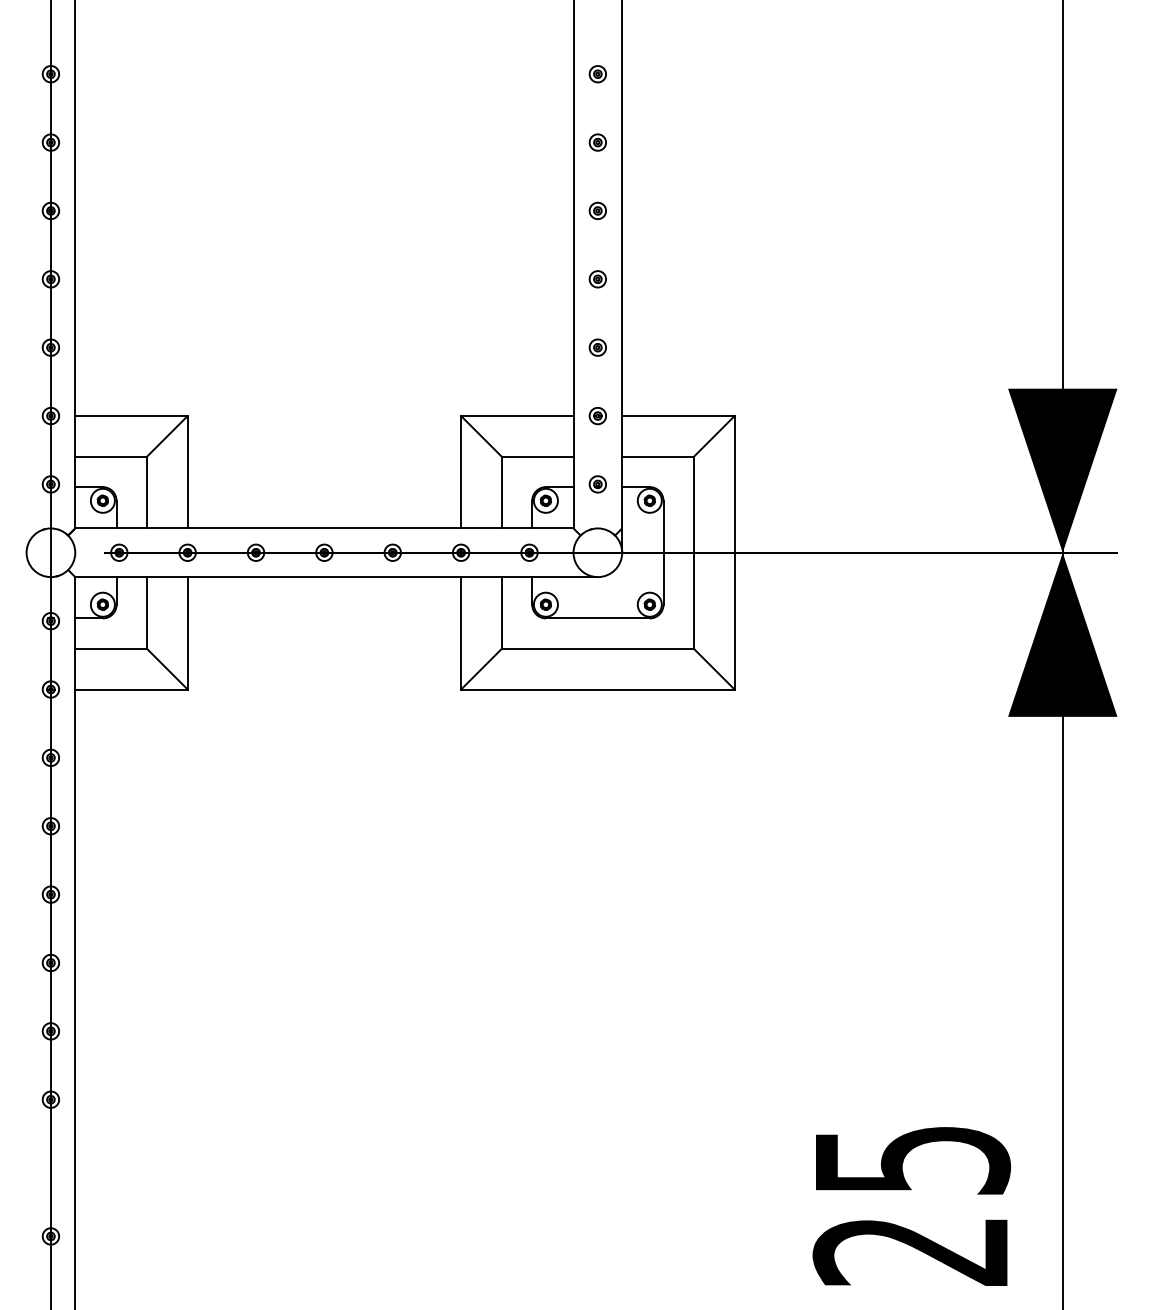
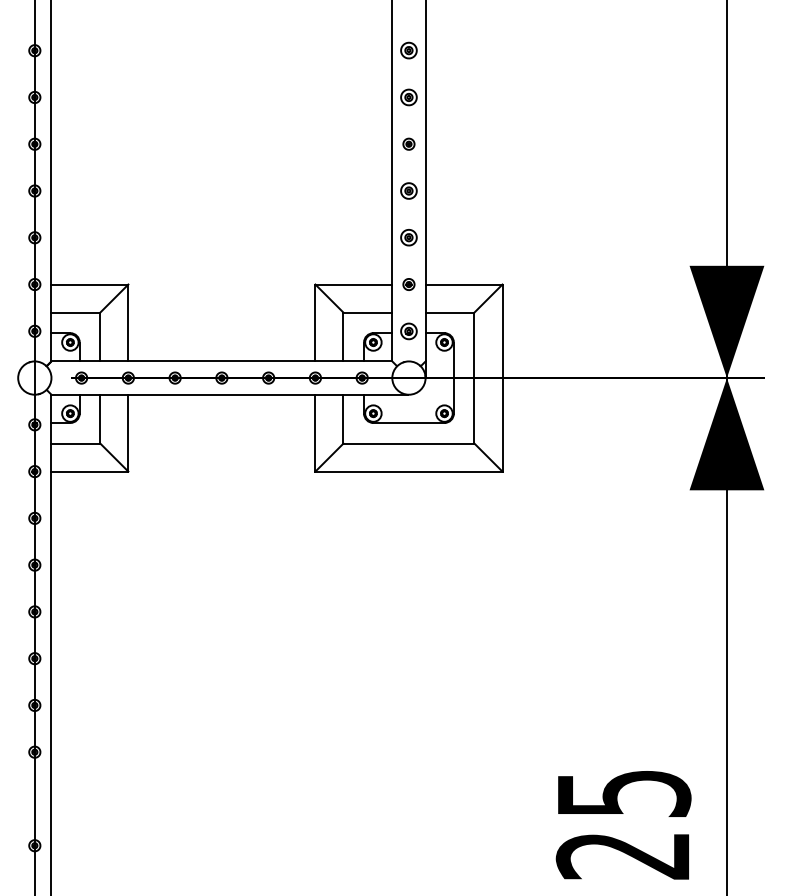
part: (597, 73) -> (408, 50), size x1.4
part: (597, 142) -> (408, 97), size x1.4
part: (597, 278) -> (408, 190), size x1.4
part: (597, 347) -> (408, 237), size x1.4
part: (597, 483) -> (408, 330), size x1.4

